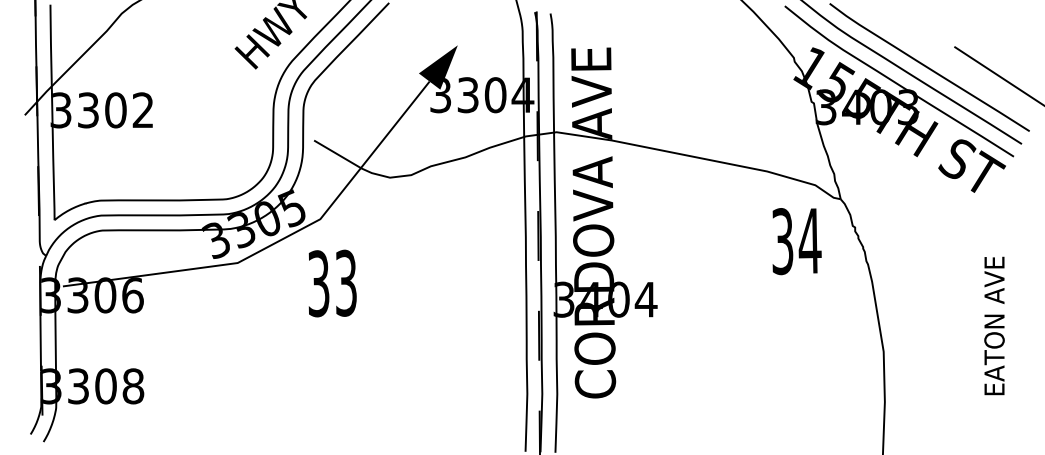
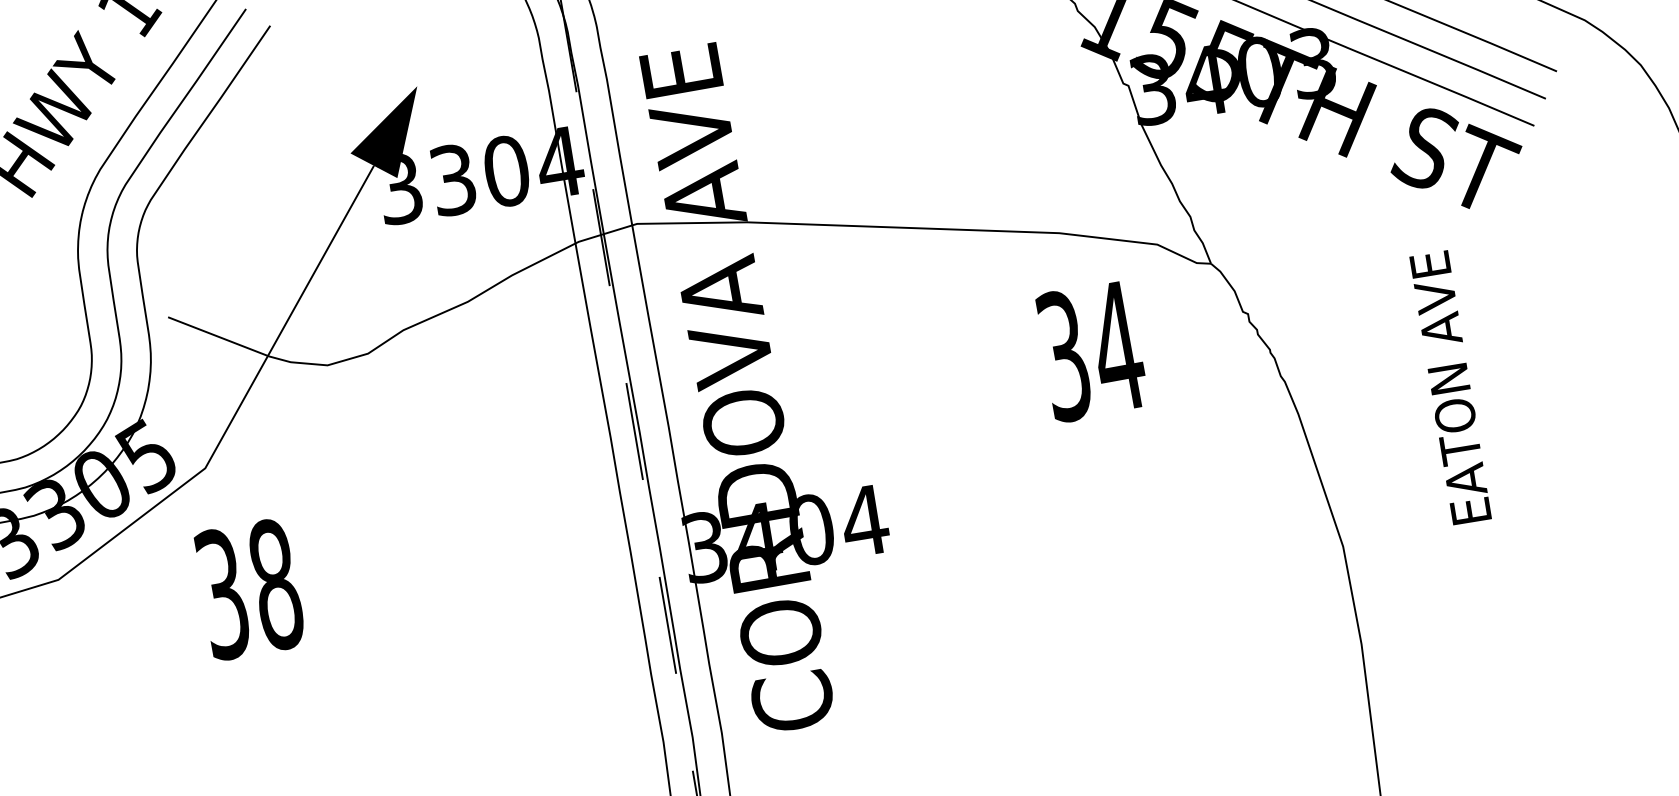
text: (796, 241) -> (1091, 351), moved
text: (346, 282) -> (276, 583), 33 -> 38
text: (994, 325) -> (1450, 386), moved

